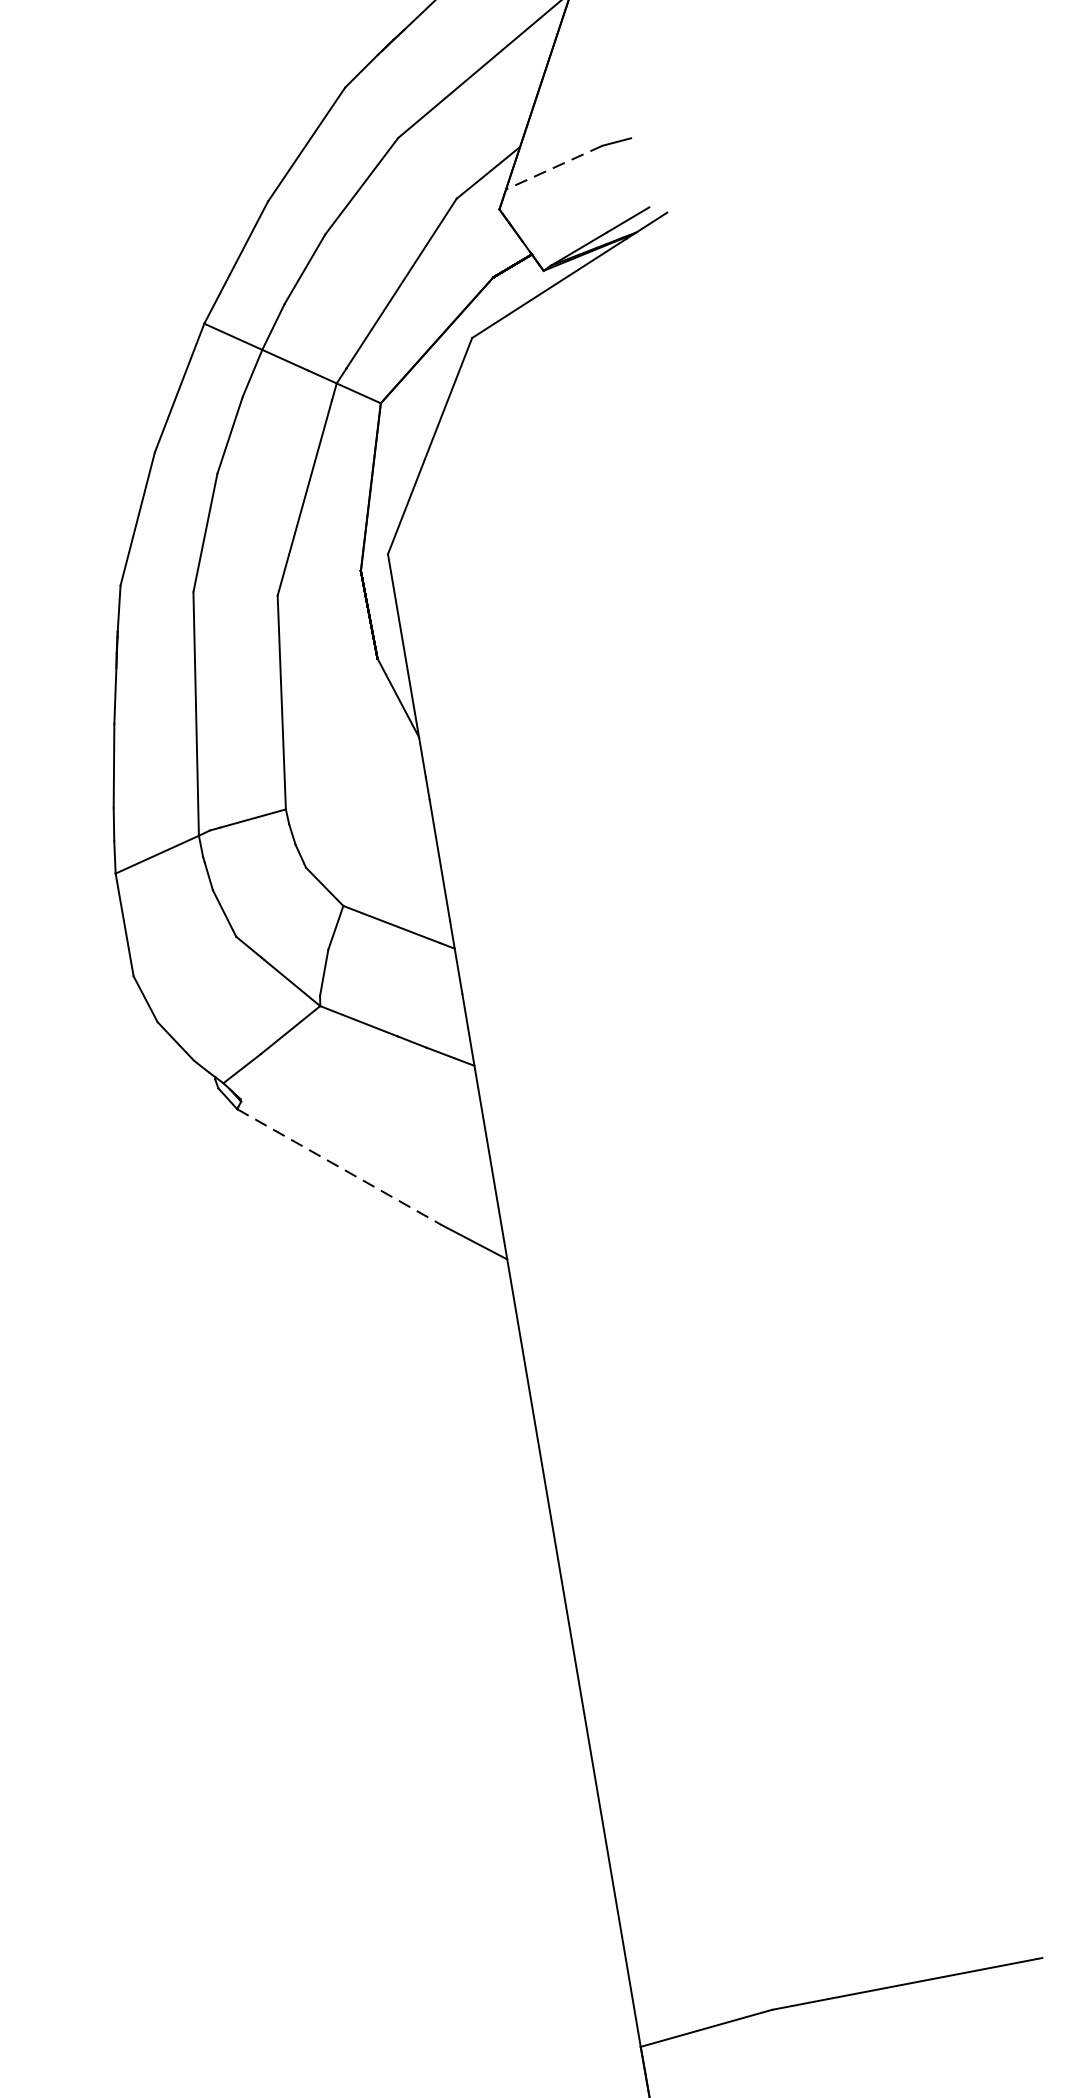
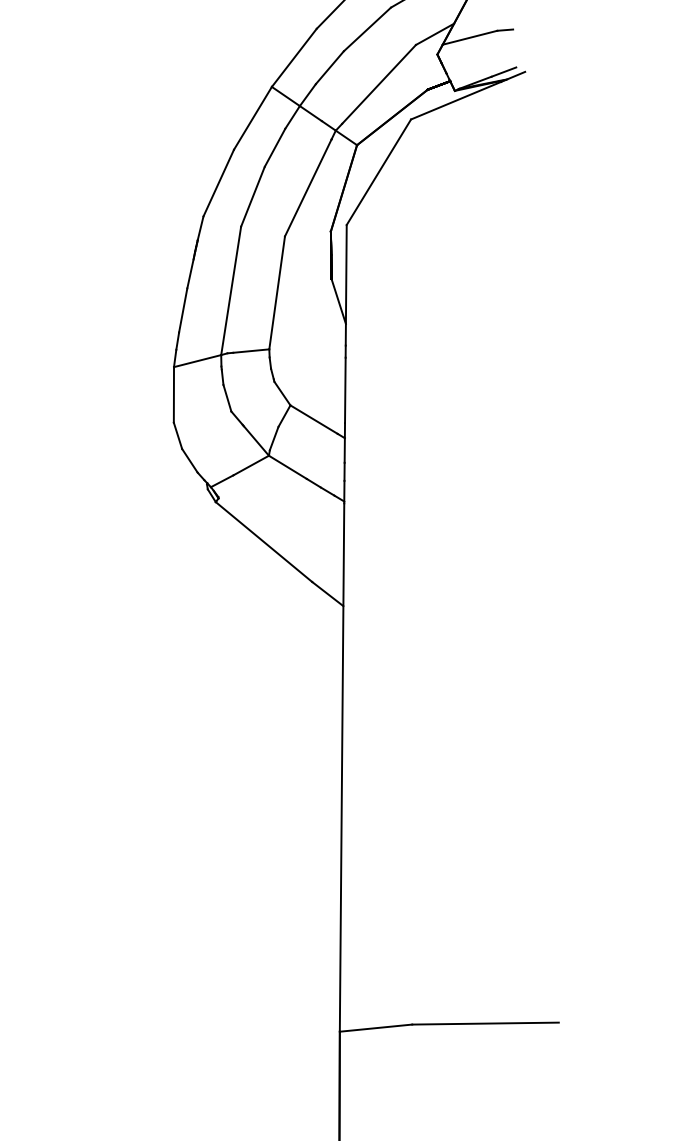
line: (553, 167) -> (469, 37), dashed -> solid
line: (340, 1167) -> (264, 542), dashed -> solid

